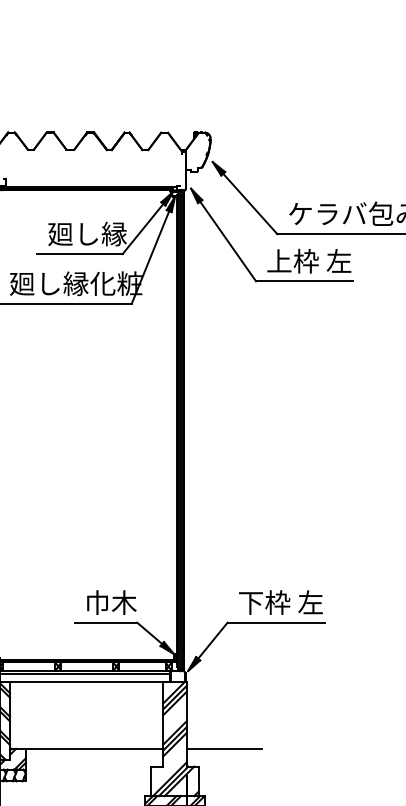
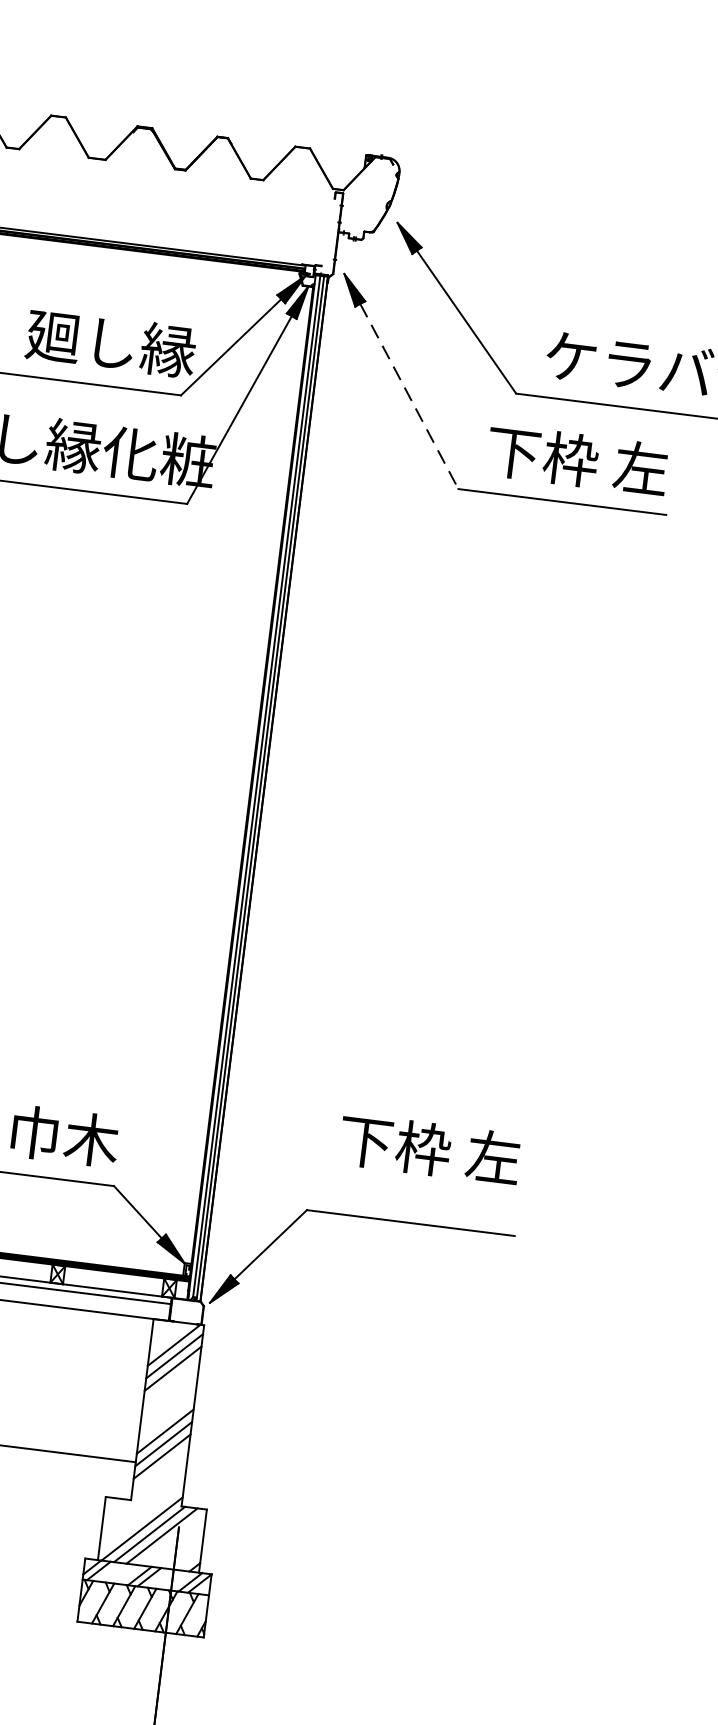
line: (228, 241) -> (410, 396), solid -> dashed
text: (279, 261) -> (513, 452), 上枠 左 -> 下枠 左
text: (280, 602) -> (429, 1149), moved
line: (224, 748) -> (266, 1477), removed

